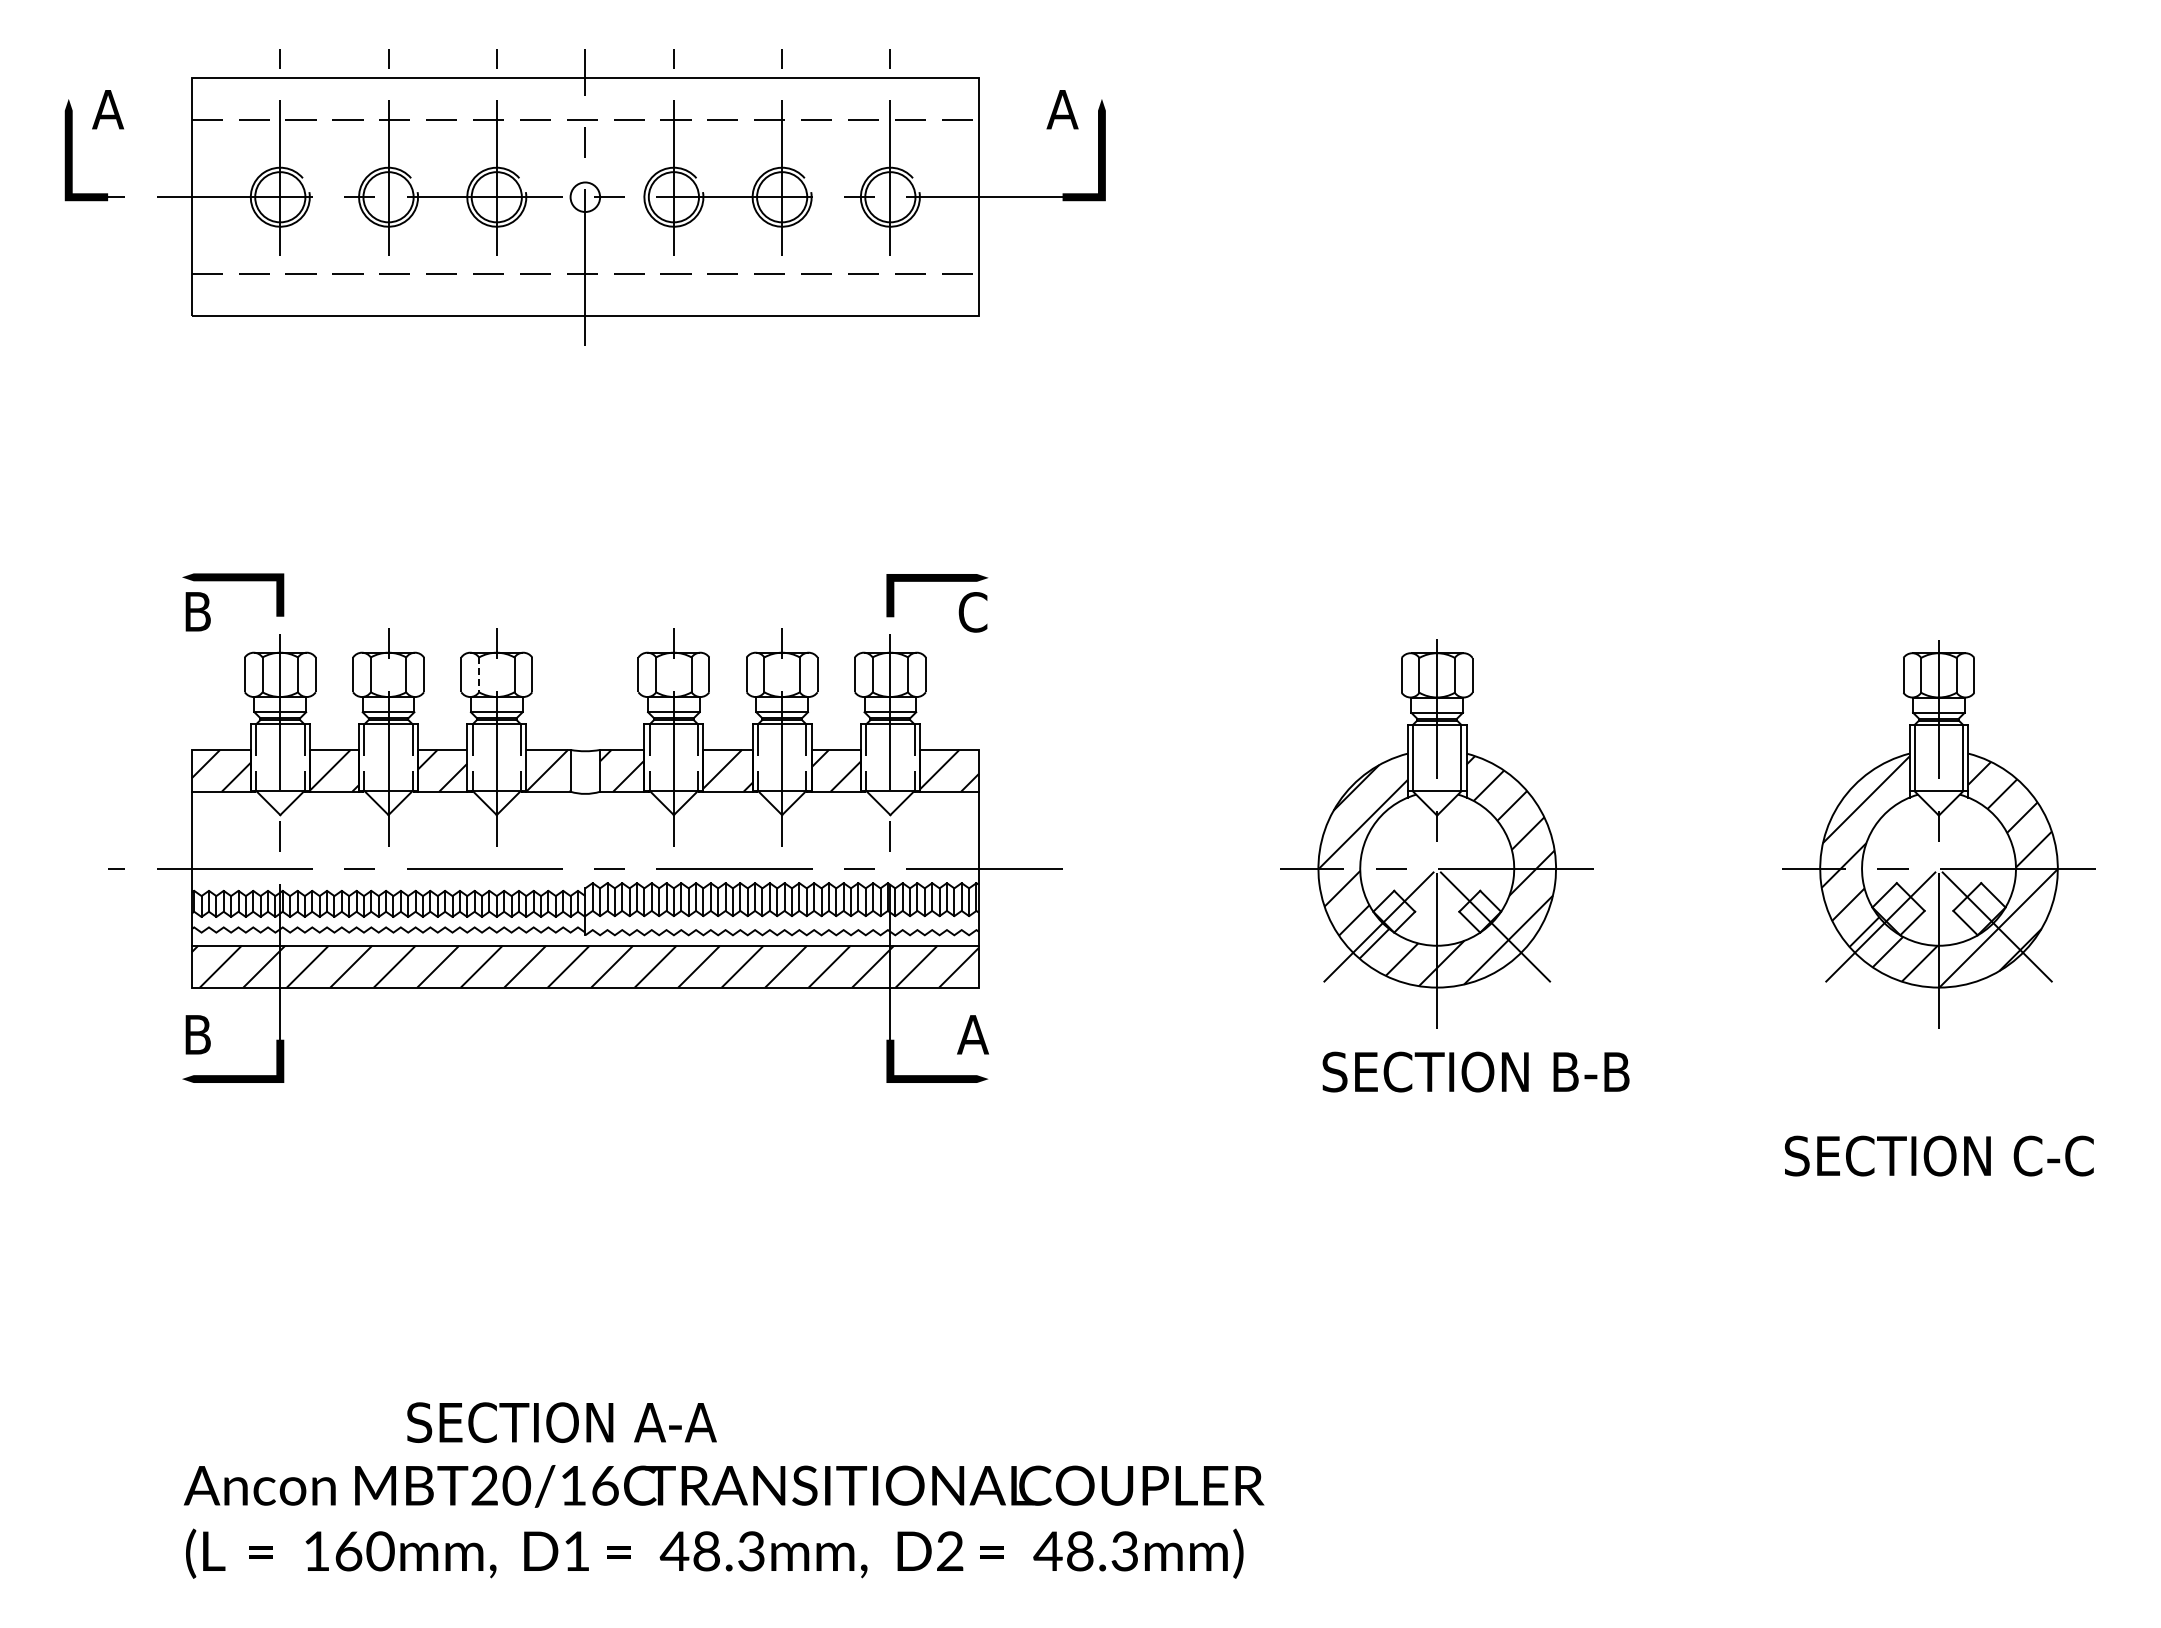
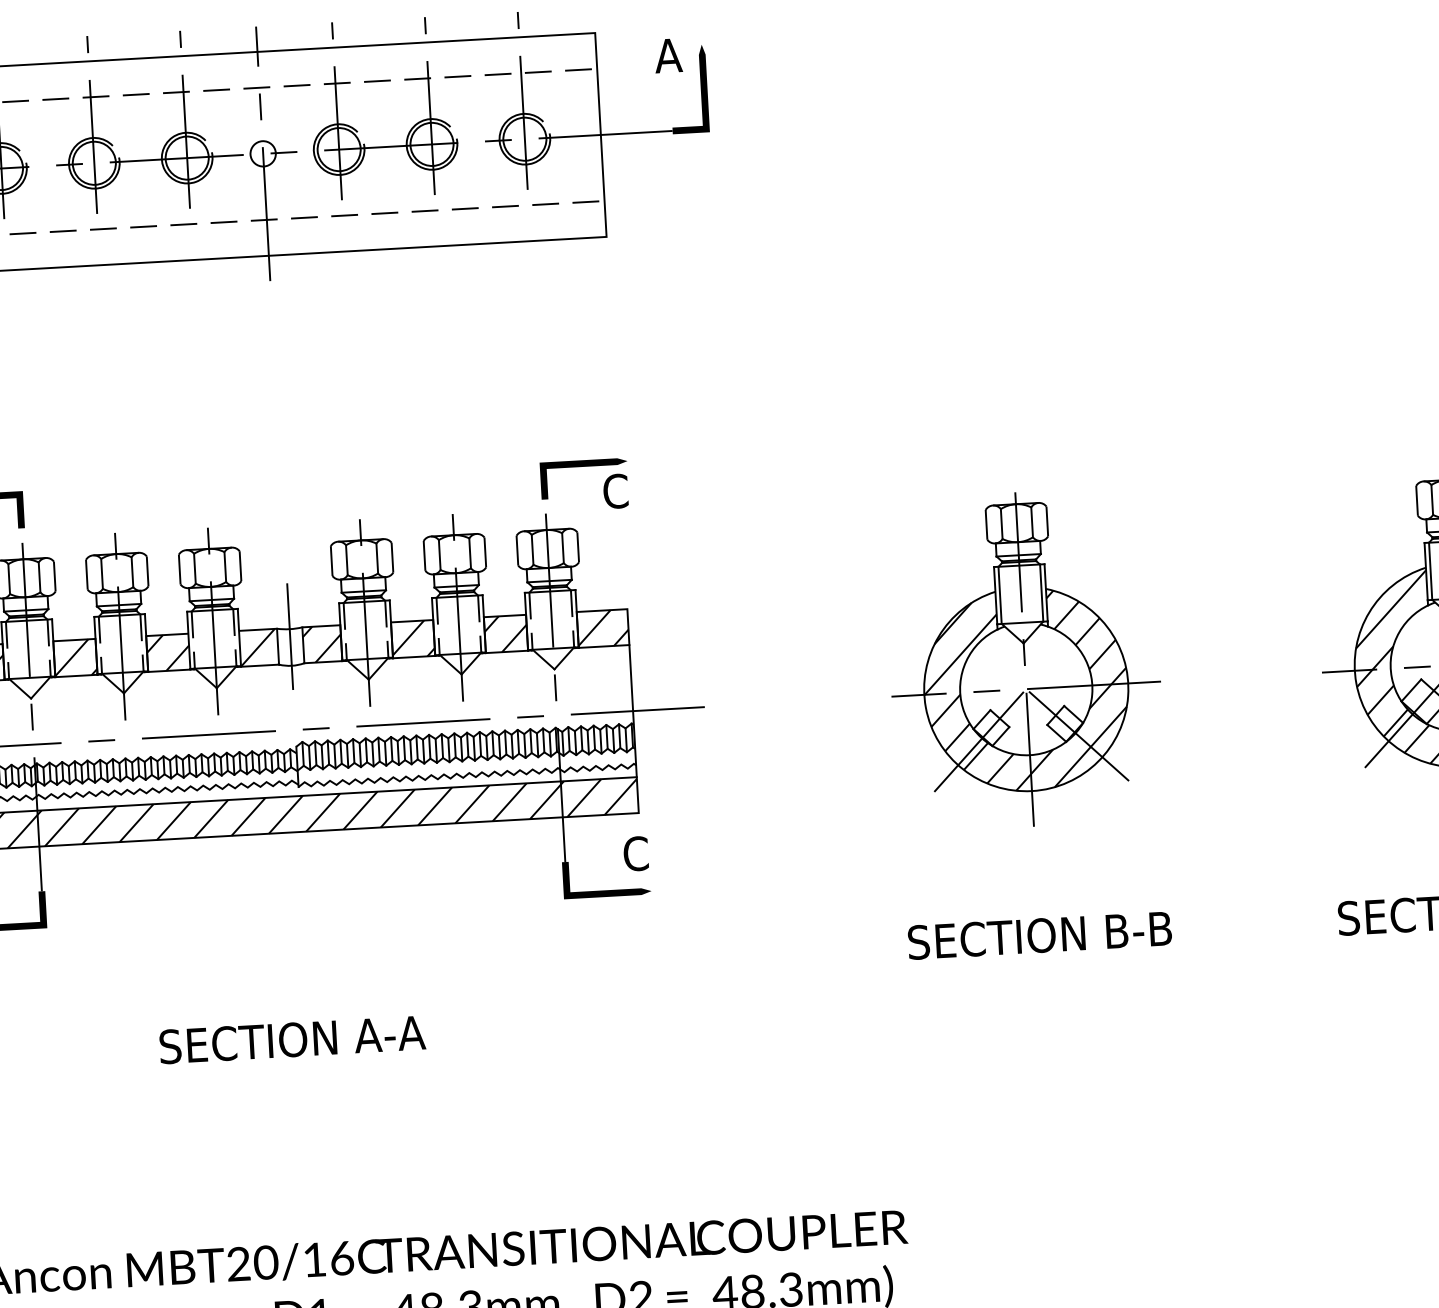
line: (479, 675) -> (195, 569), dashed -> solid
line: (585, 759) -> (290, 636), added
text: (973, 1034) -> (636, 853), A -> C
text: (1475, 1071) -> (1039, 935), moved
text: (561, 1422) -> (292, 1039), moved

